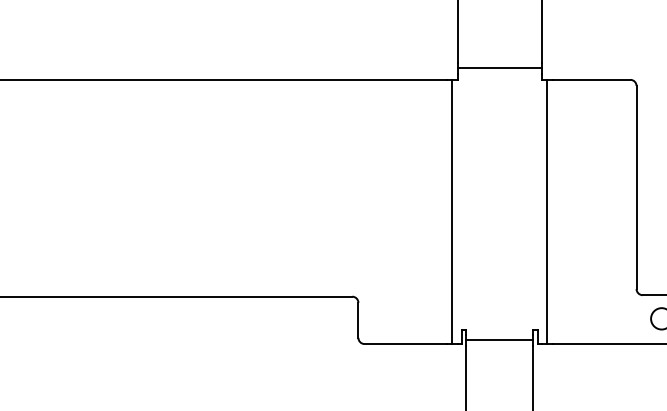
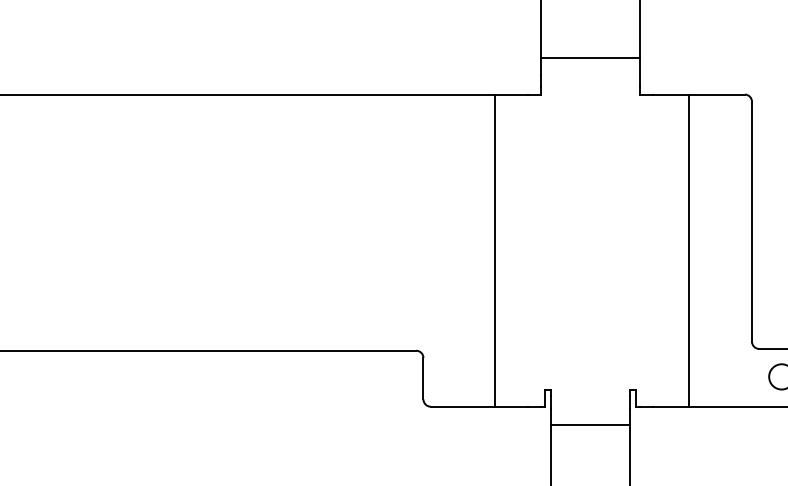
line: (499, 67) -> (590, 57), moved
line: (452, 211) -> (495, 250), moved
line: (547, 211) -> (689, 250), moved
line: (499, 340) -> (590, 425), moved

